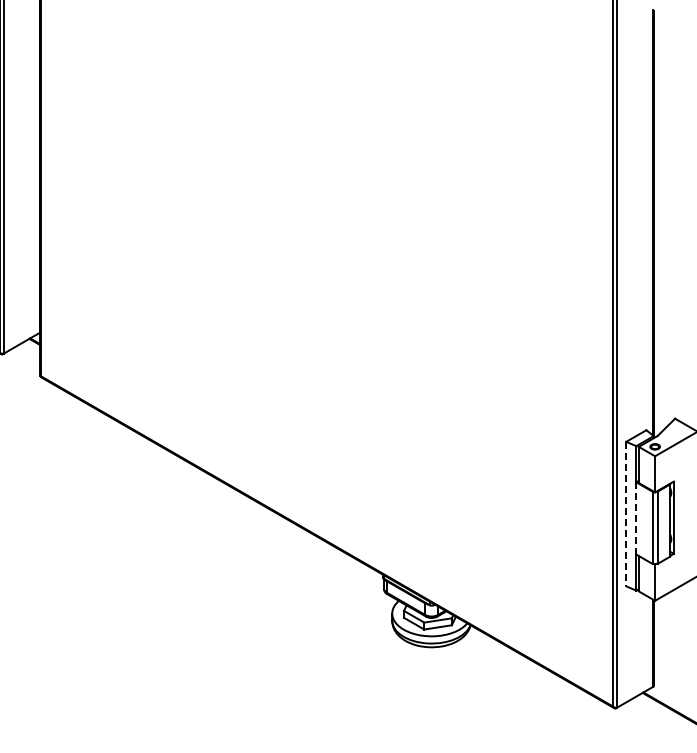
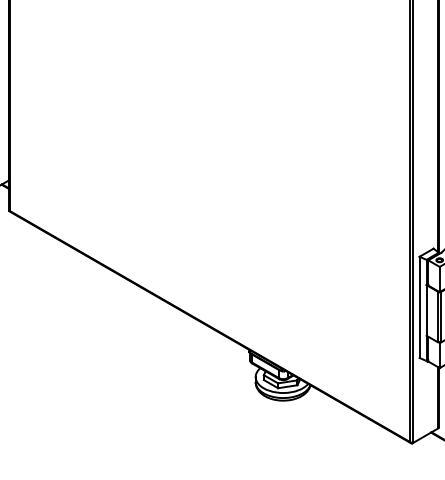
line: (626, 514) -> (419, 307), dashed -> solid
line: (636, 517) -> (426, 309), dashed -> solid

